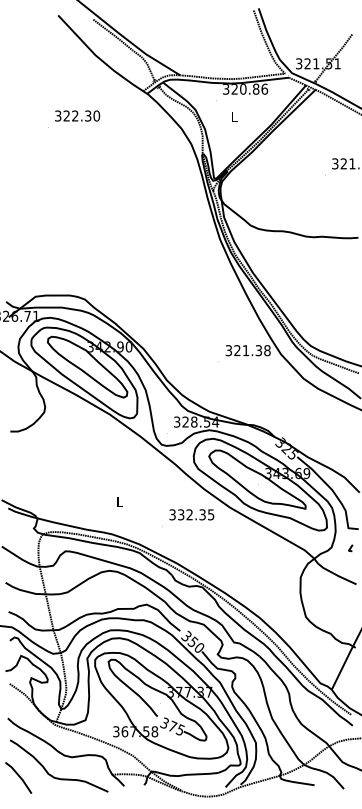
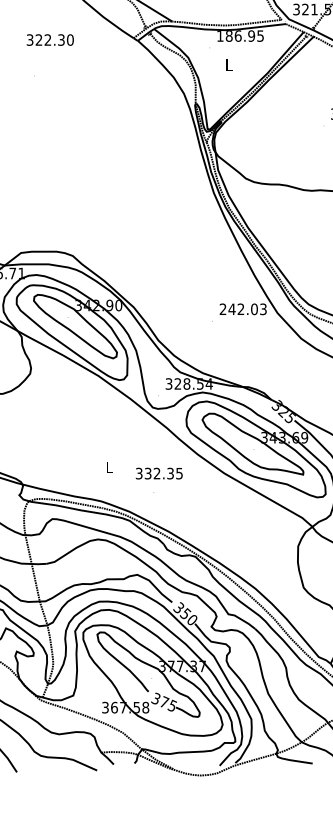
text: (245, 88) -> (240, 35), 320.86 -> 186.95
text: (77, 115) -> (50, 39), moved
text: (247, 350) -> (242, 309), 321.38 -> 242.03
text: (191, 514) -> (158, 473), moved

